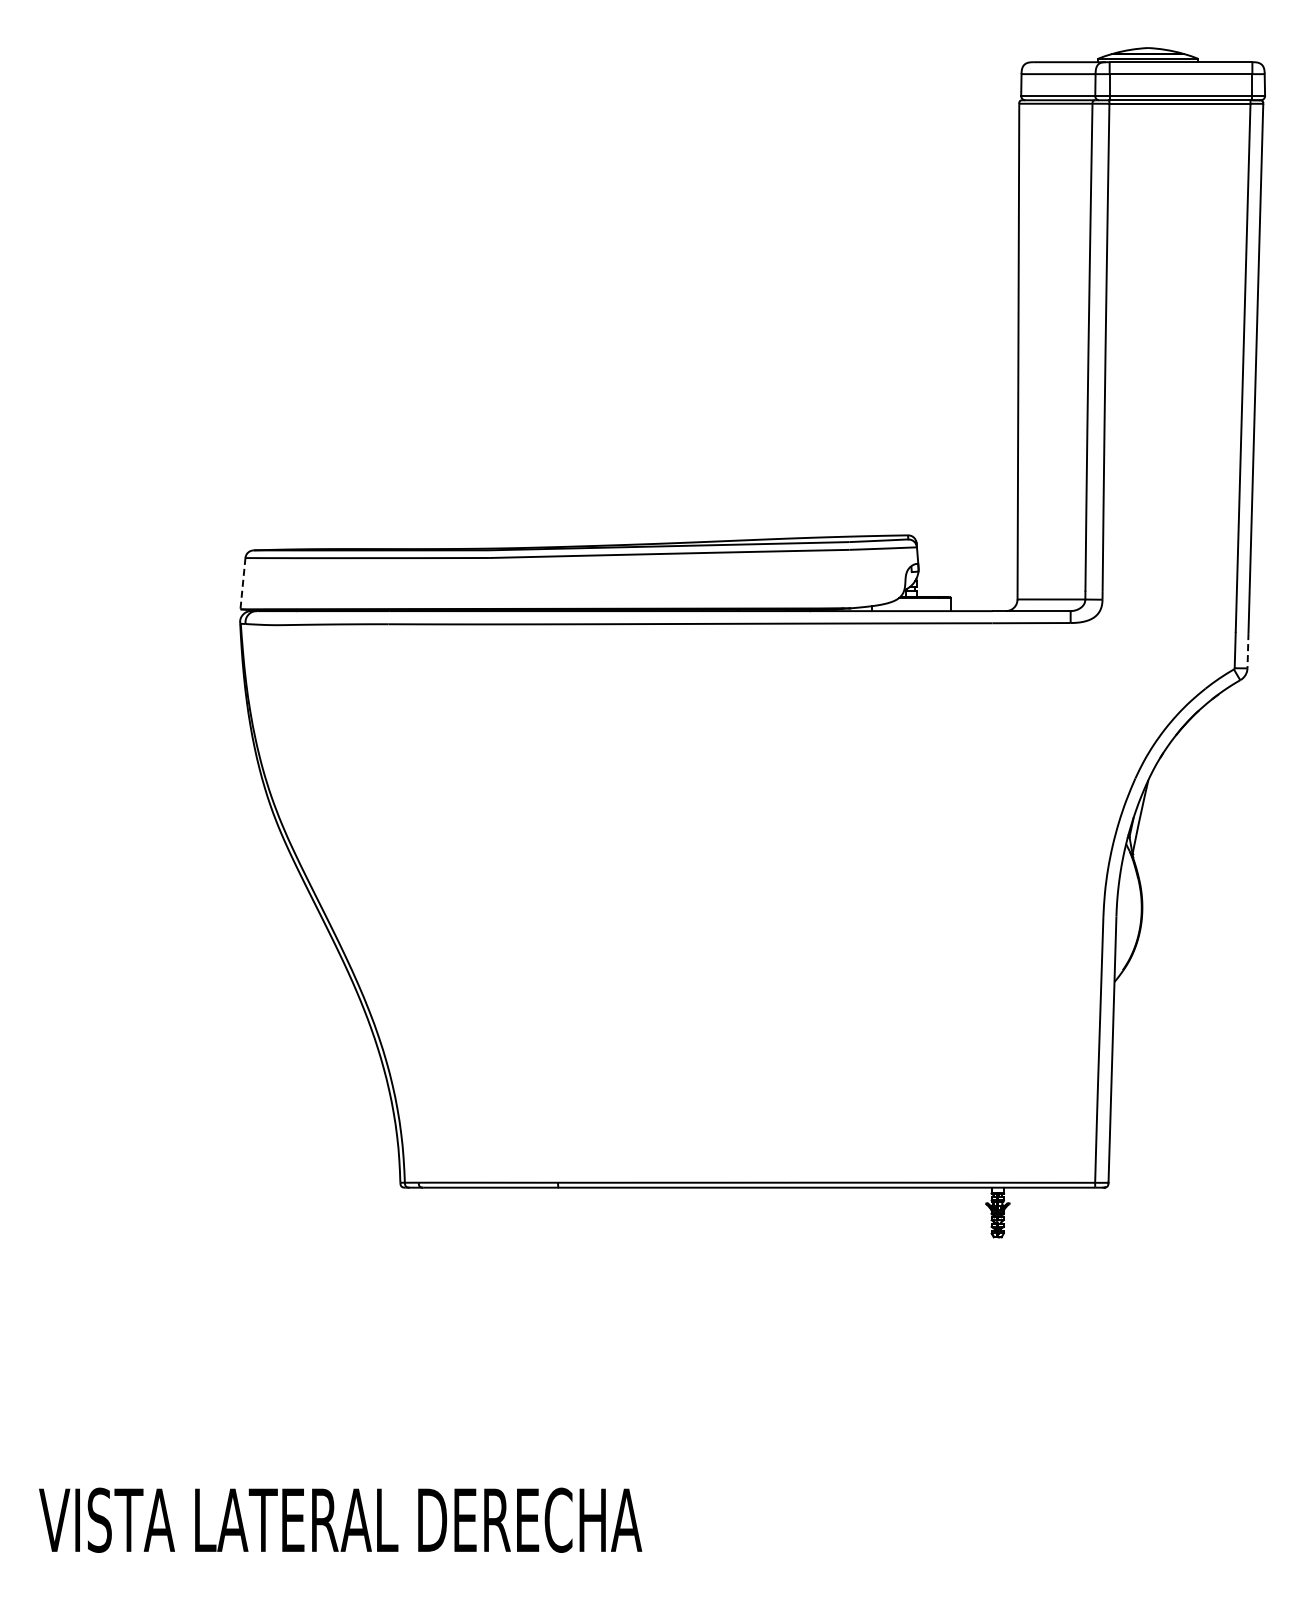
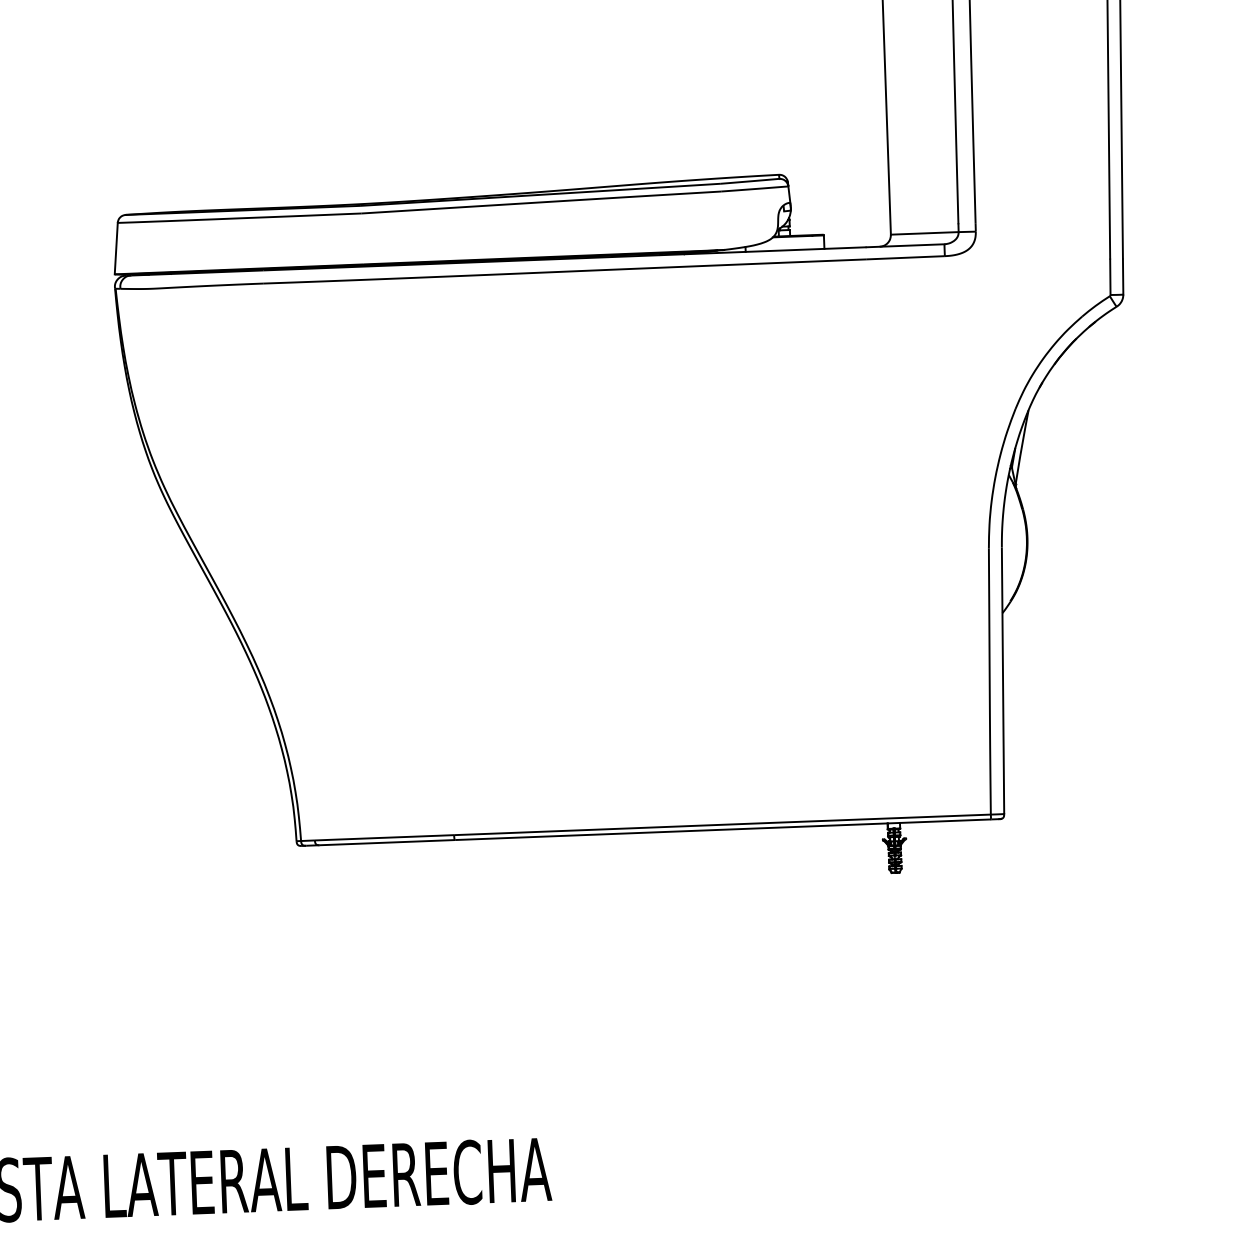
line: (242, 583) -> (115, 248), dashed -> solid
line: (1248, 650) -> (1123, 276), dashed -> solid

